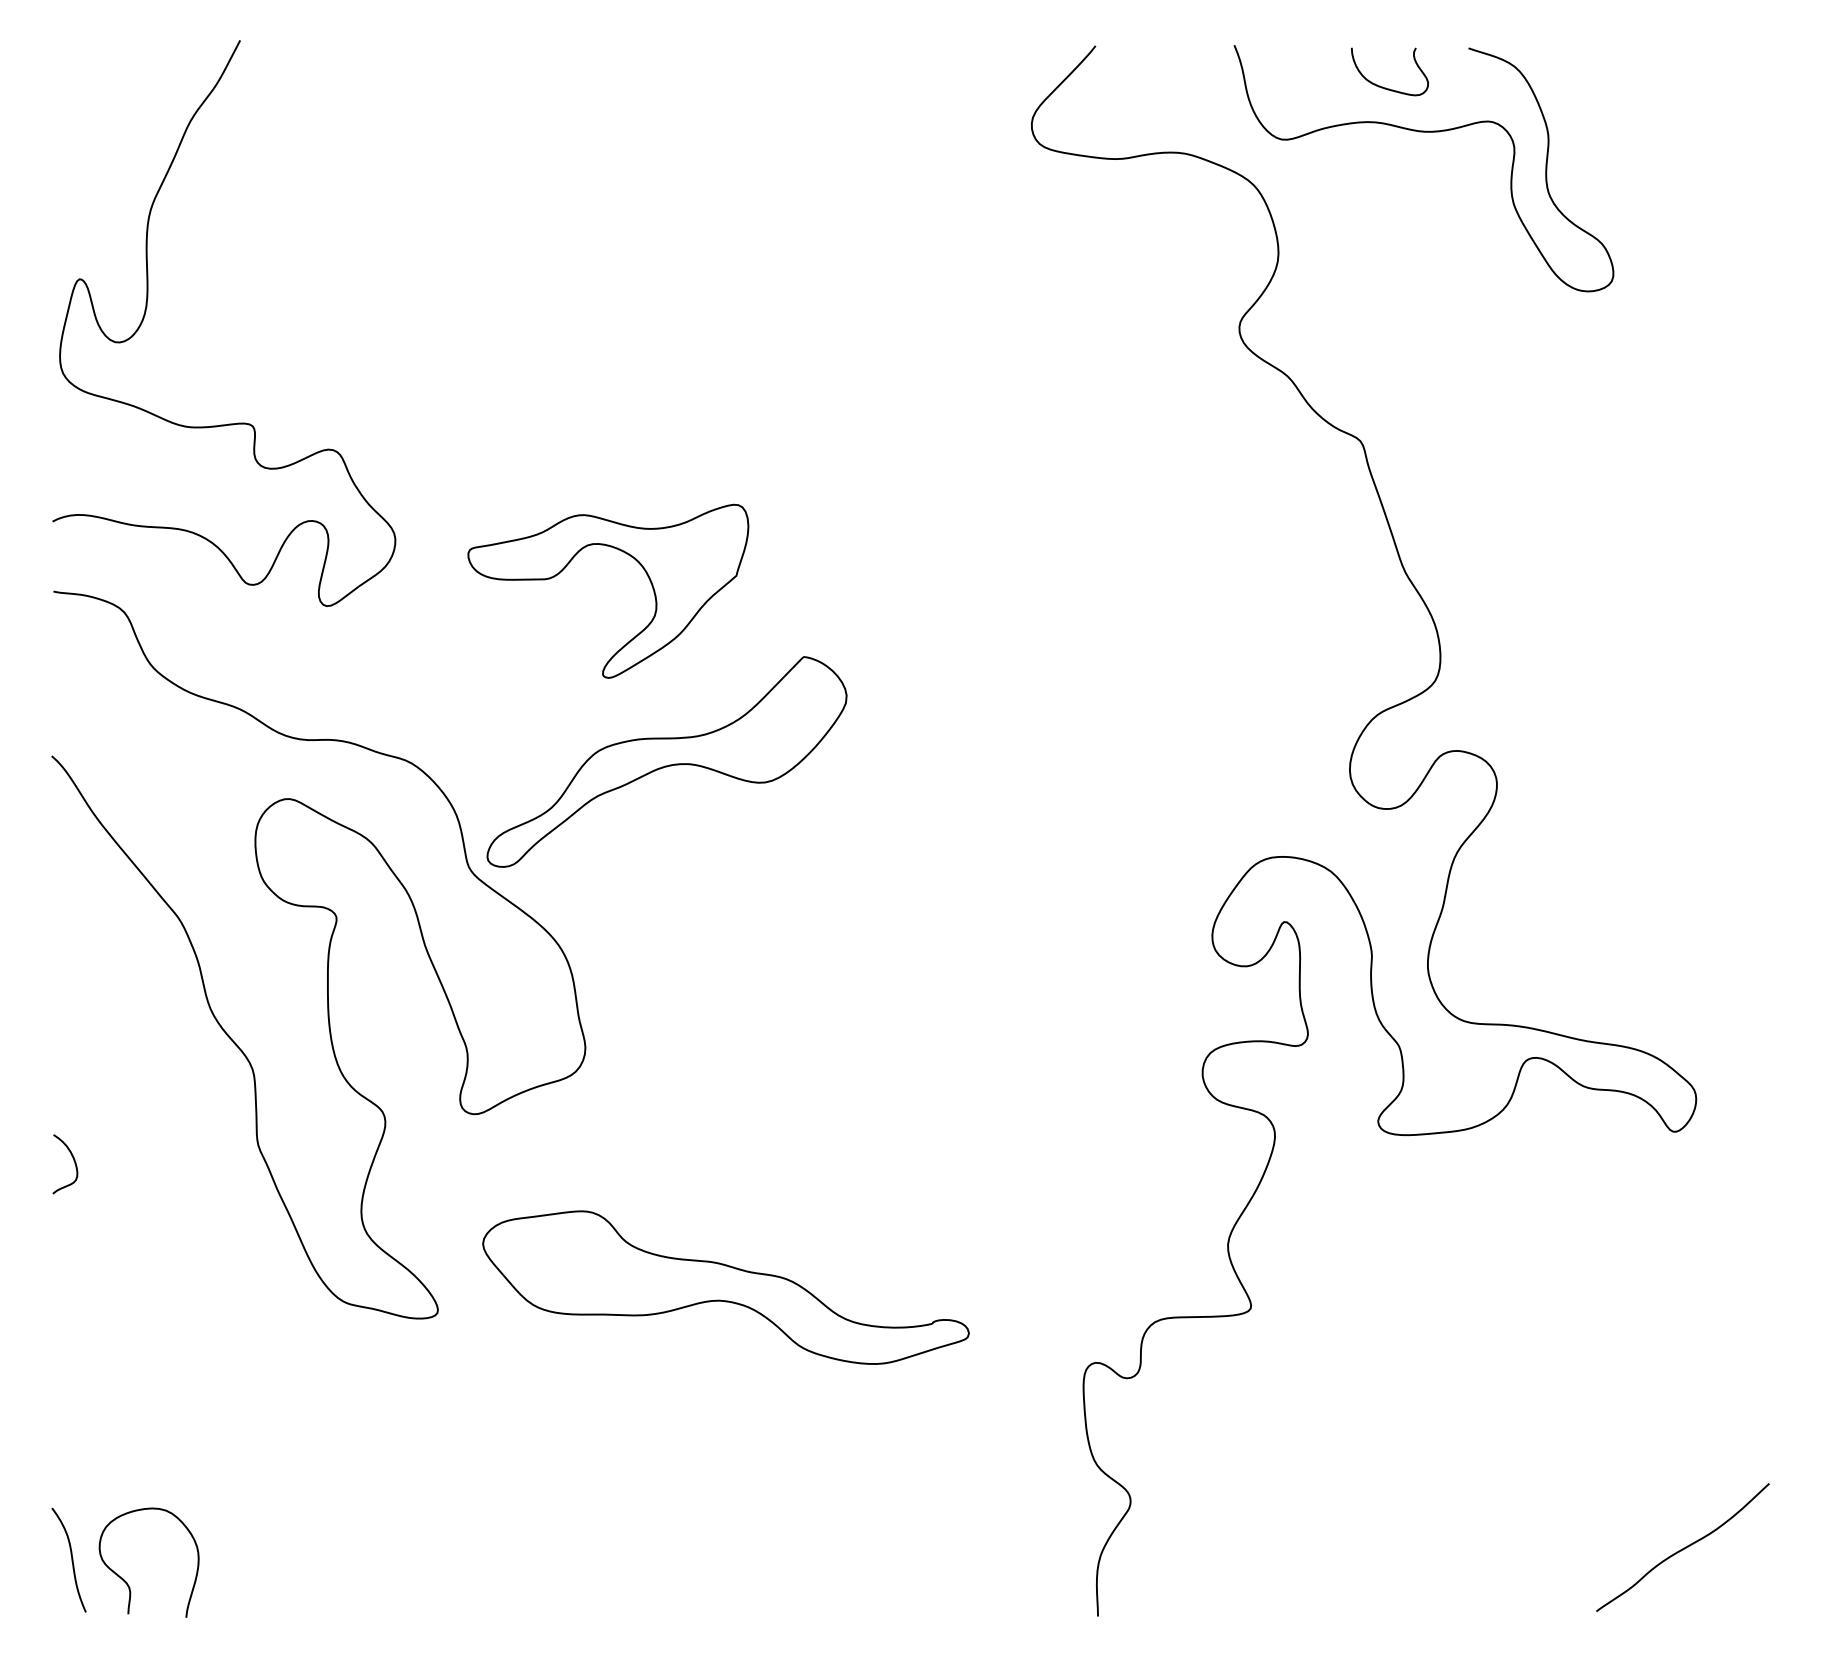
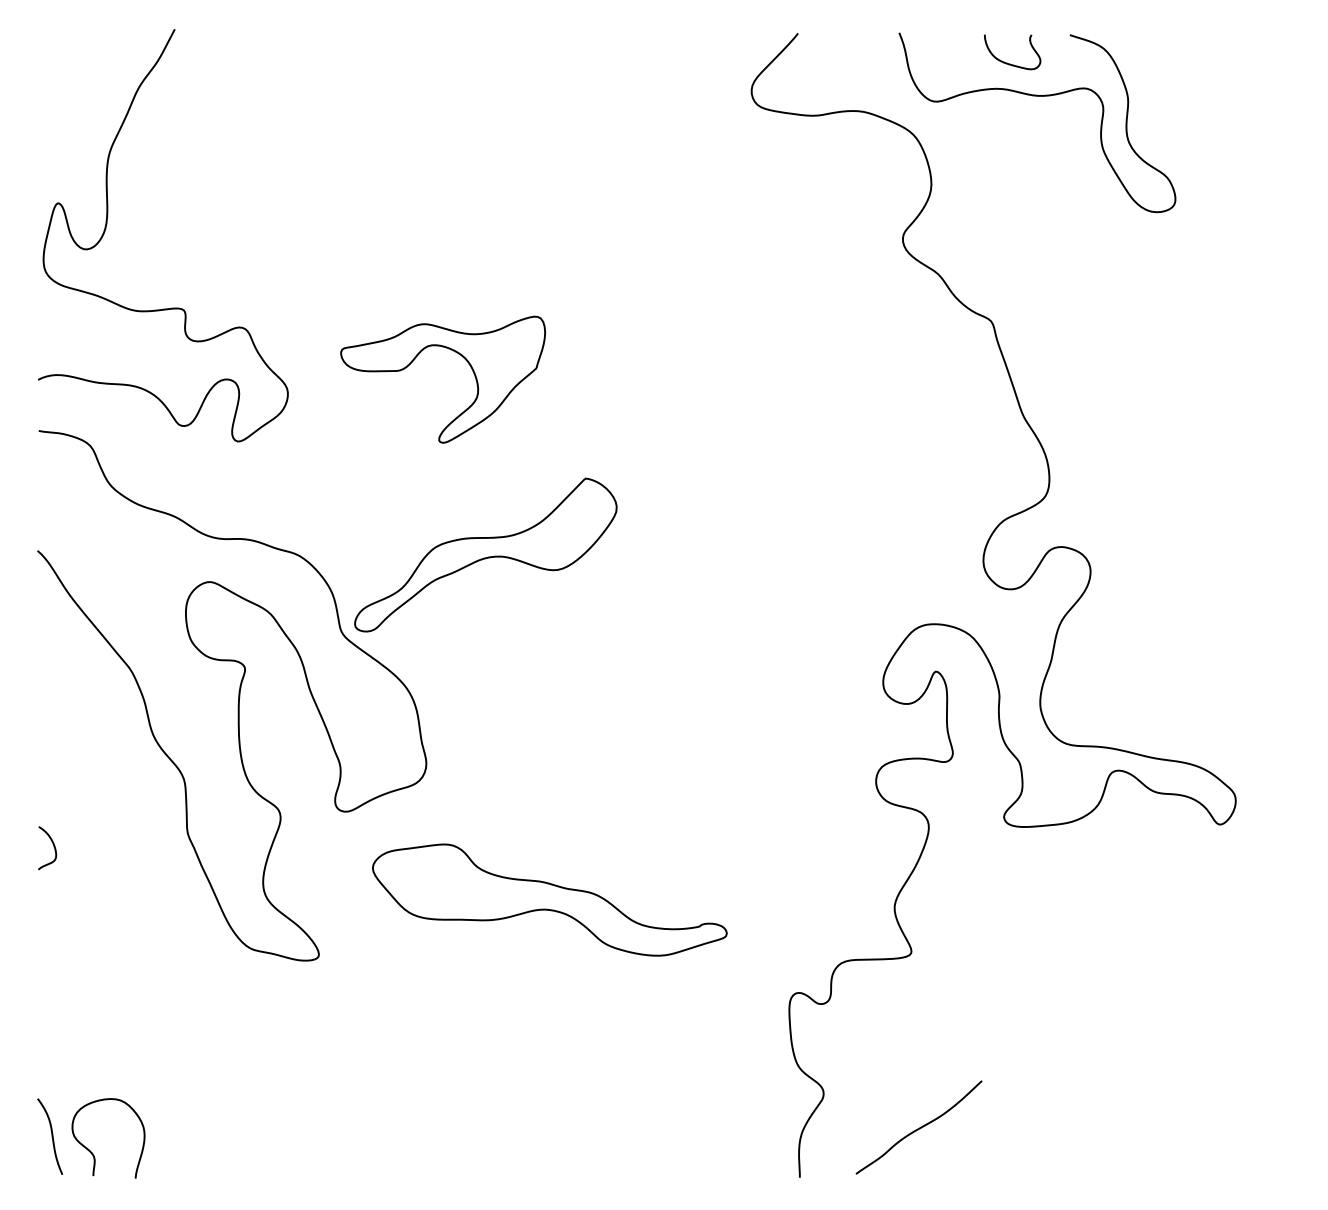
part: (636, 562) -> (463, 358), moved
part: (725, 1286) -> (549, 899), moved
curve: (1683, 1547) -> (919, 1127), moved

